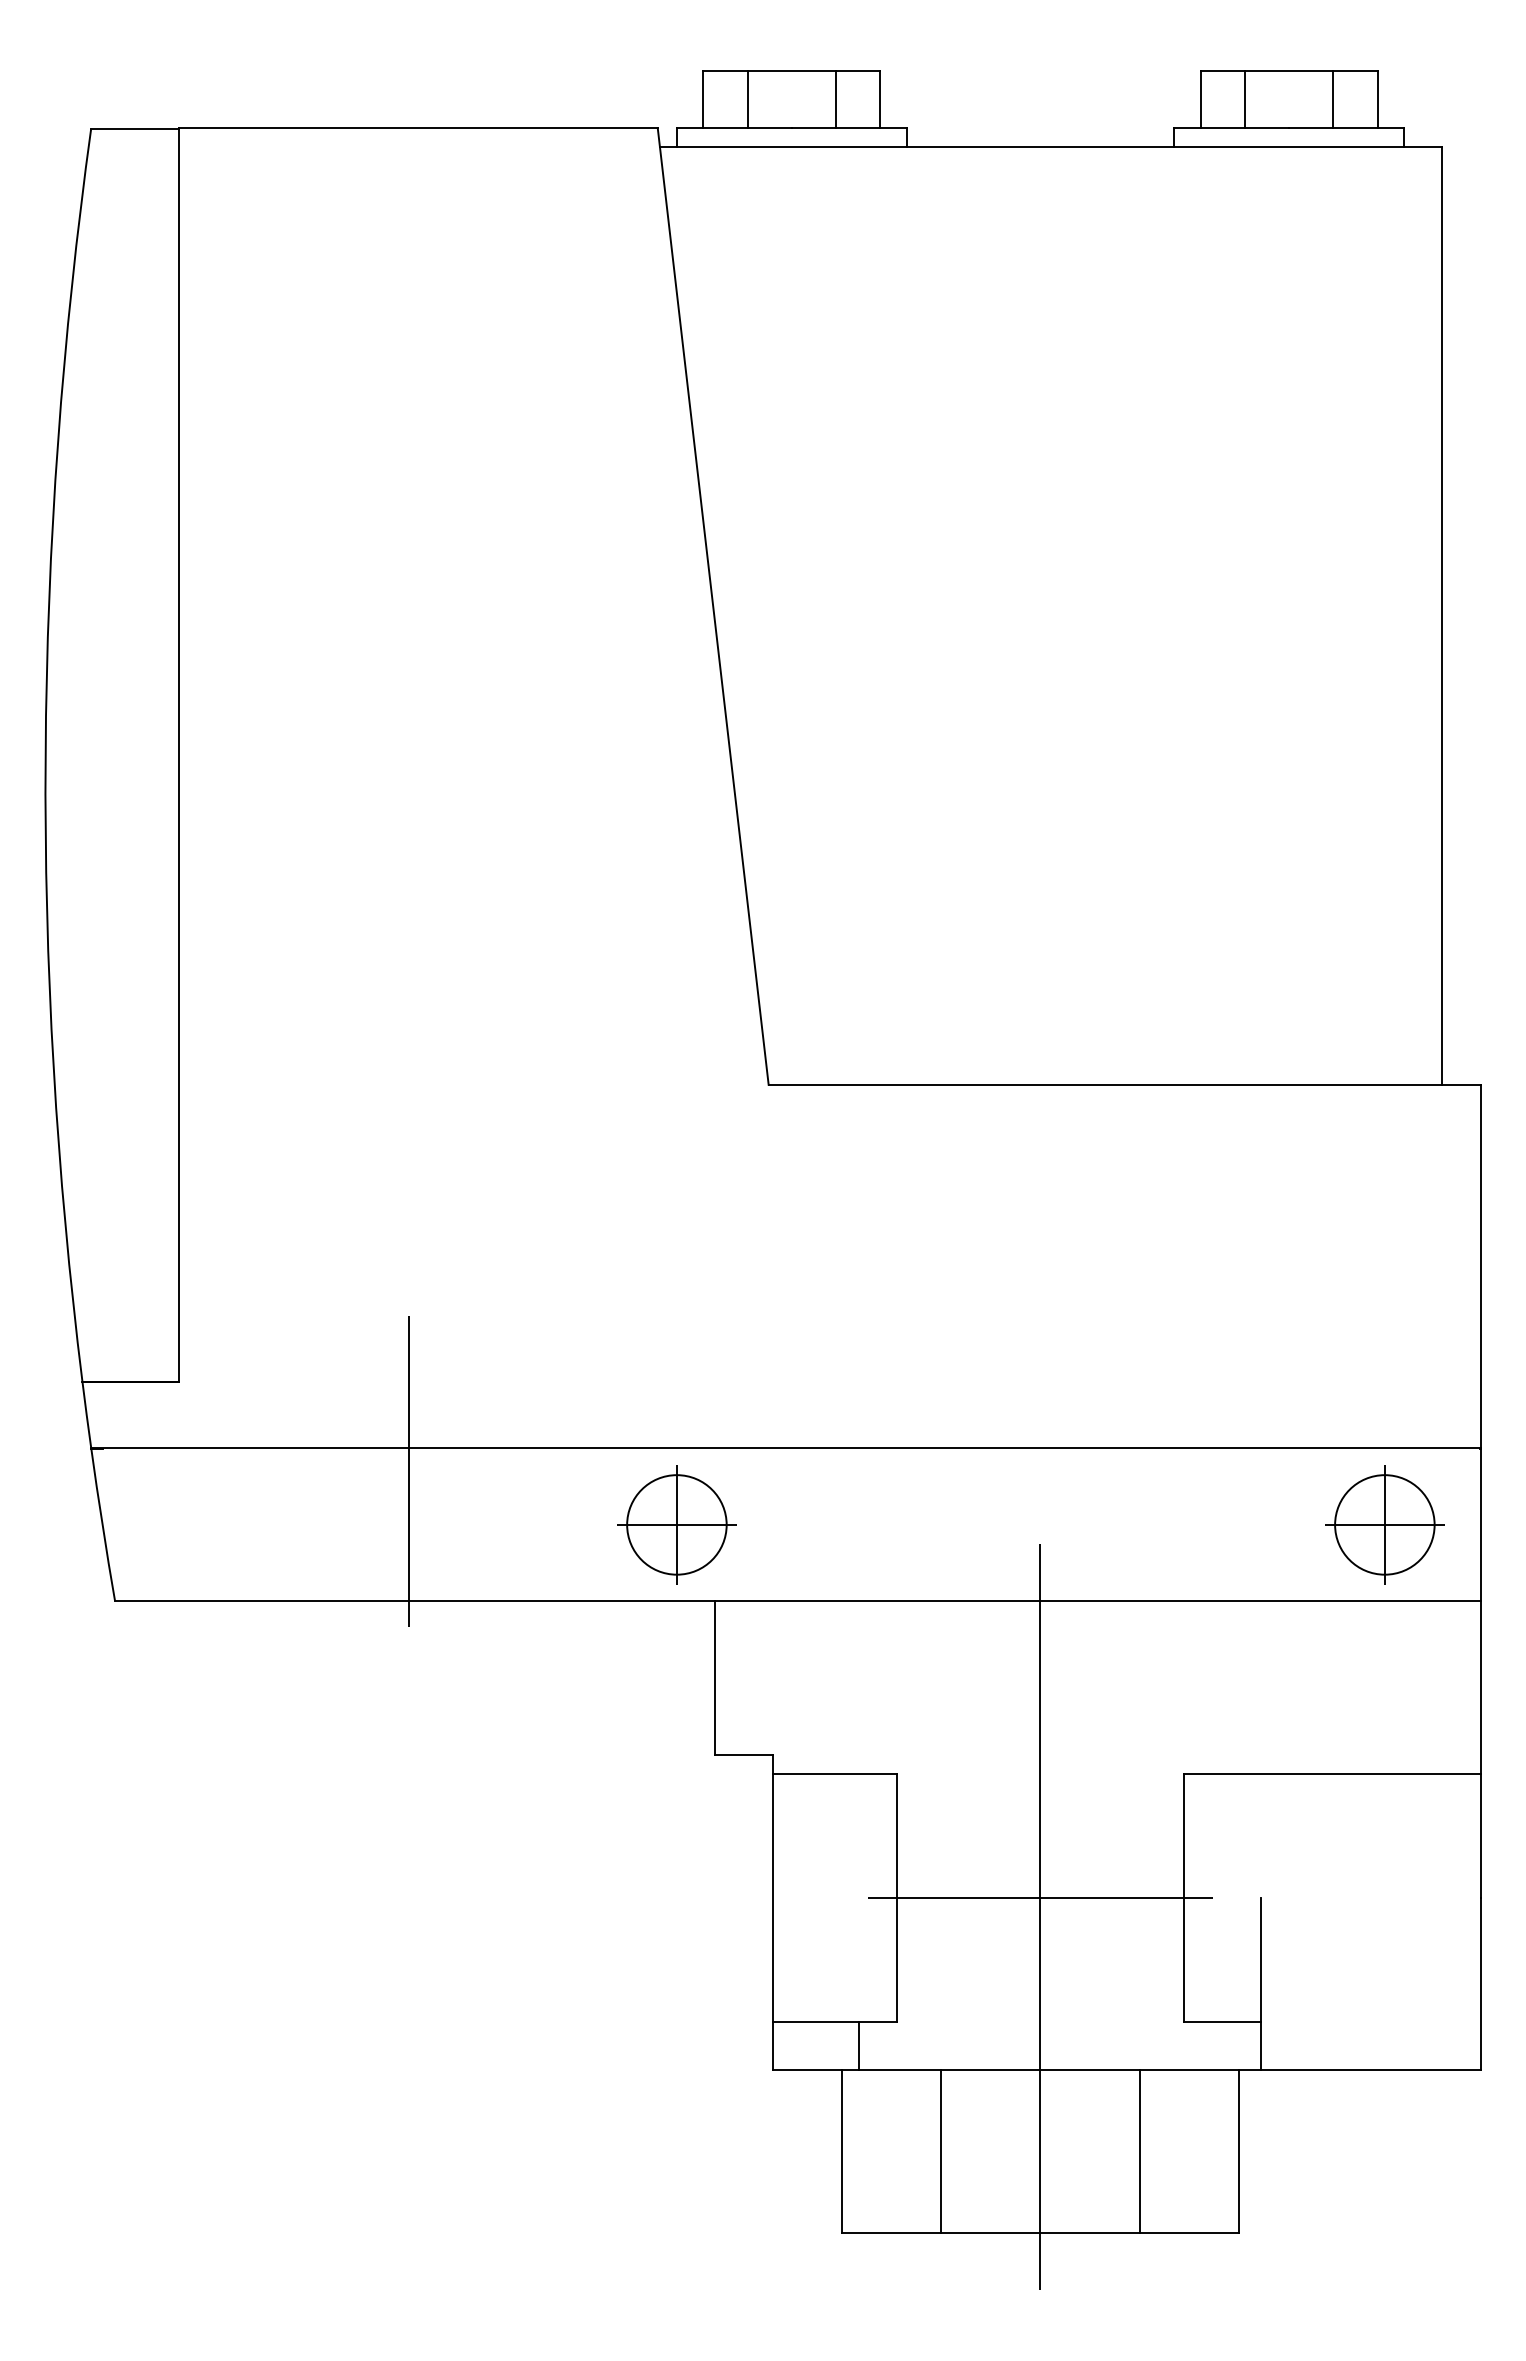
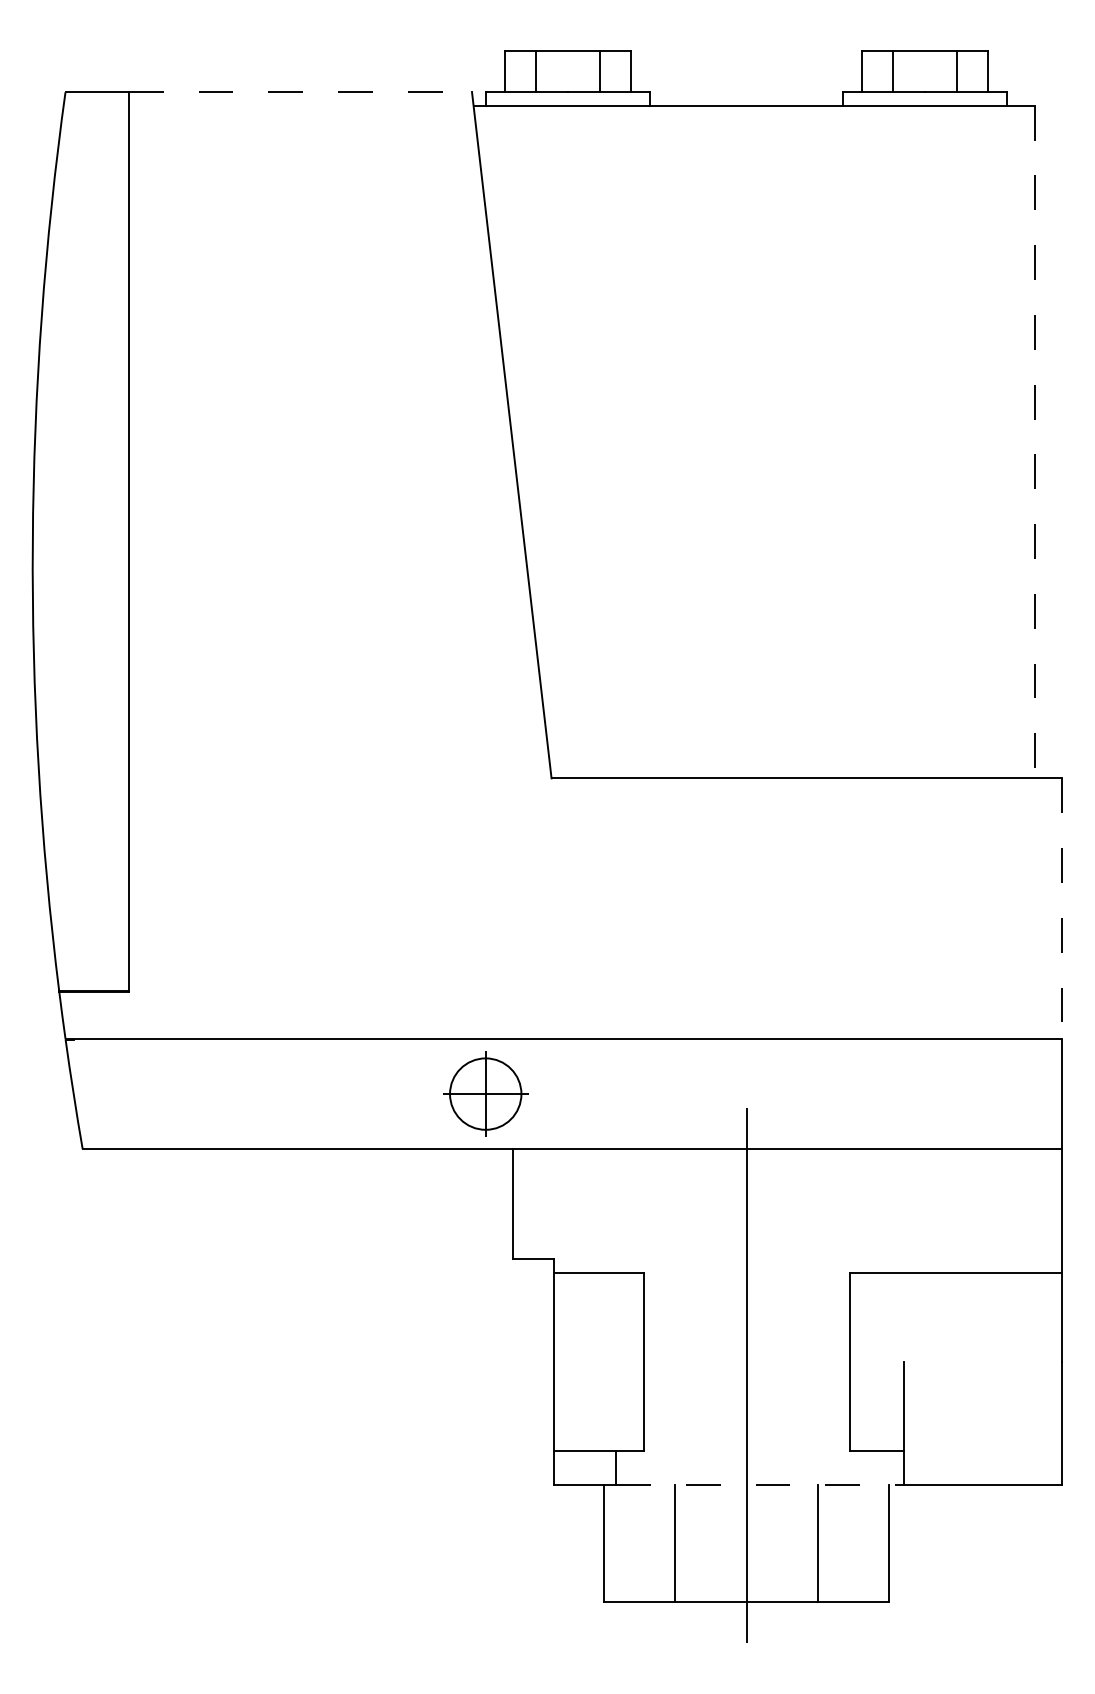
line: (418, 127) -> (300, 91), solid -> dashed
line: (1441, 616) -> (1034, 442), solid -> dashed
line: (1480, 1267) -> (1062, 909), solid -> dashed
line: (408, 1471) -> (293, 1055), removed
part: (1384, 1524) -> (993, 1093), removed
line: (1040, 1897) -> (746, 1361), removed
line: (1059, 2070) -> (760, 1485), solid -> dashed

